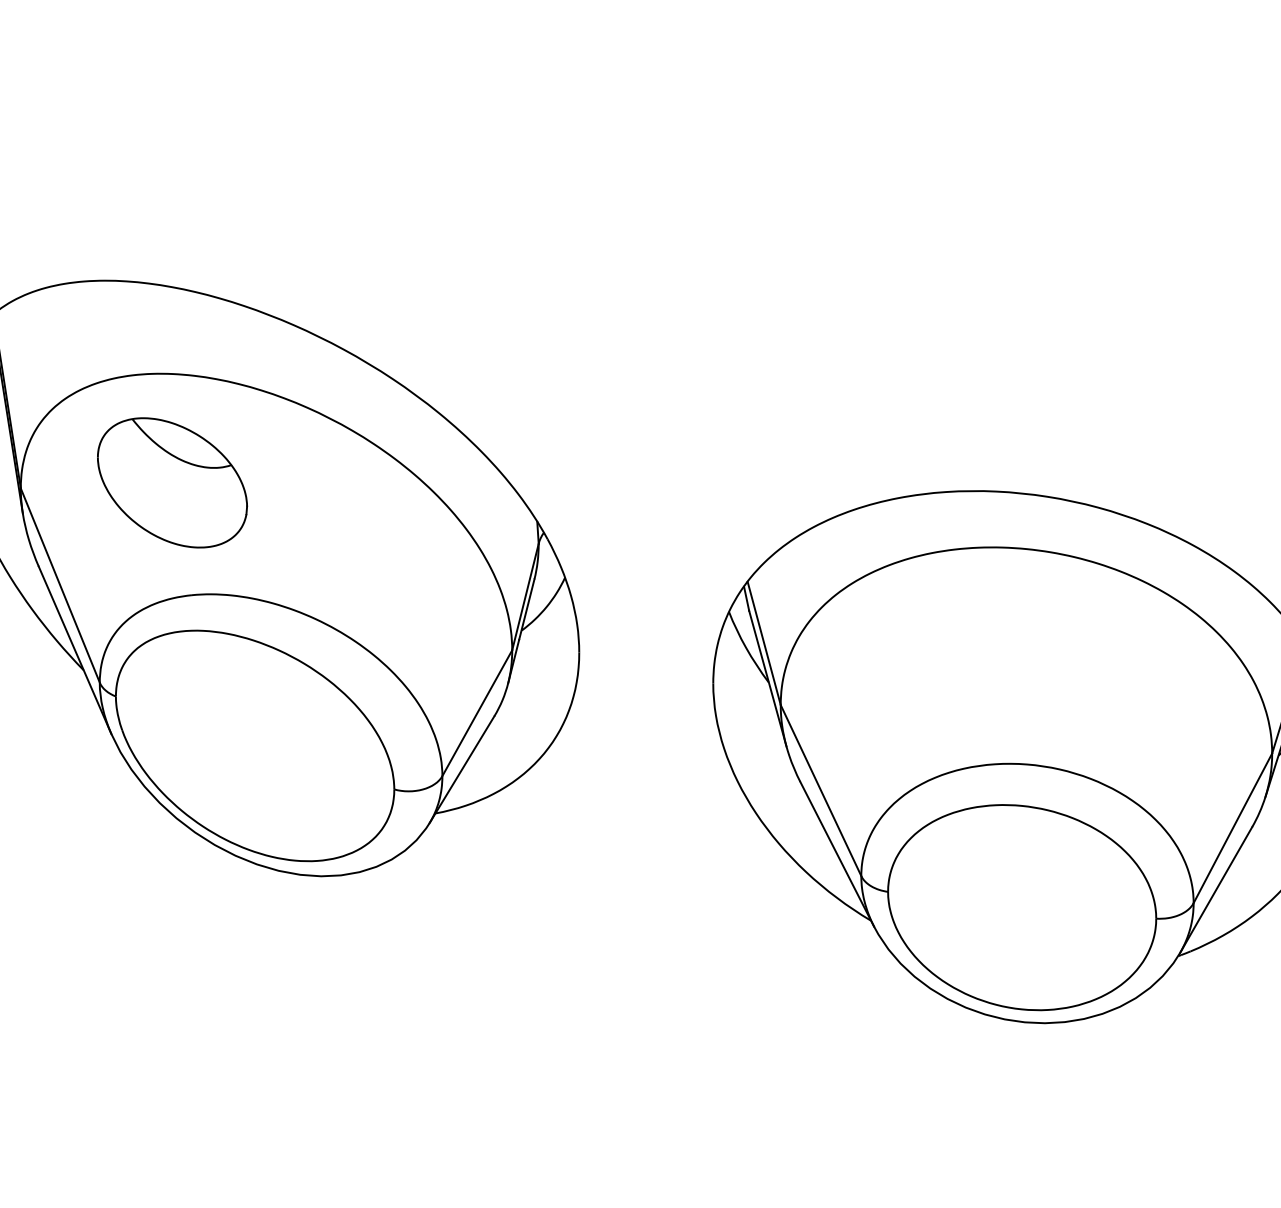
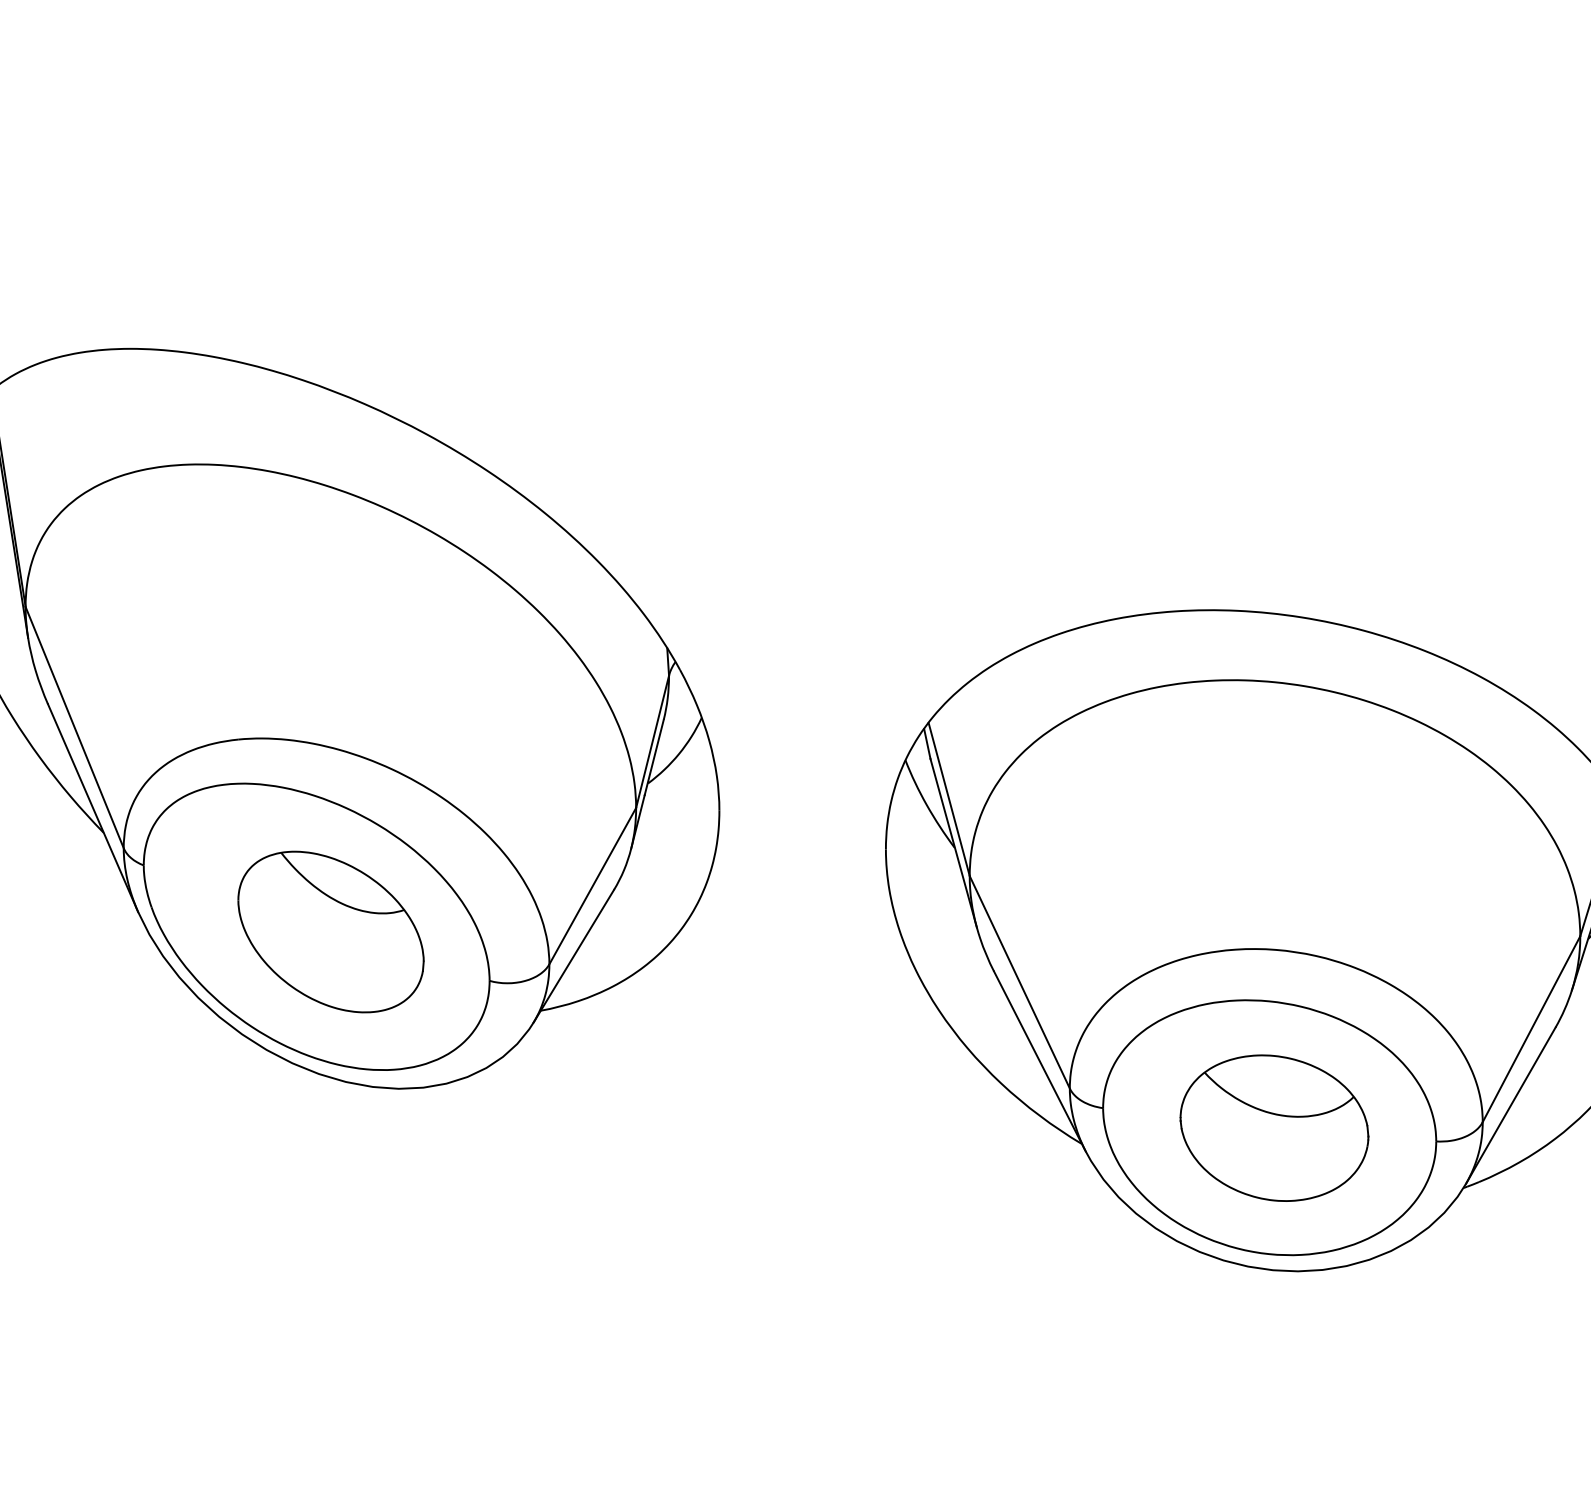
part: (172, 482) -> (330, 931), moved
part: (1026, 907) -> (1274, 1127), added

